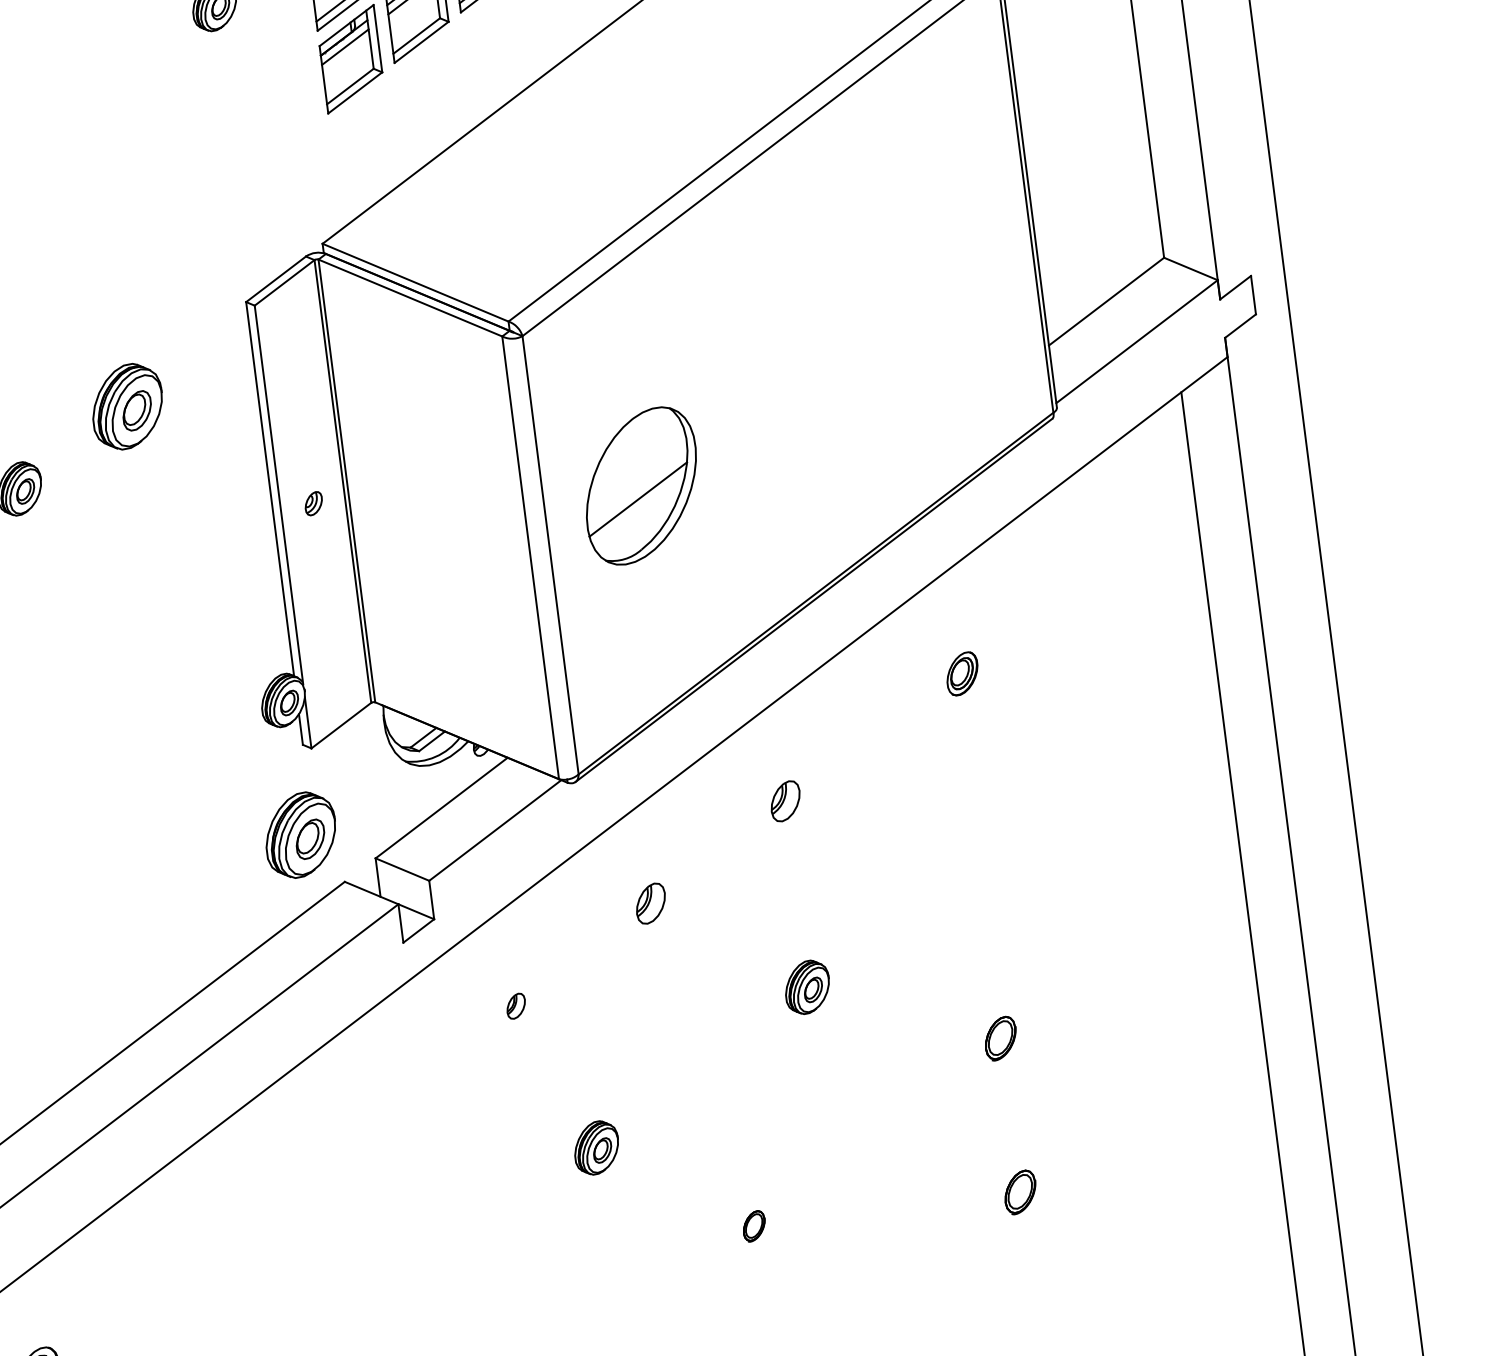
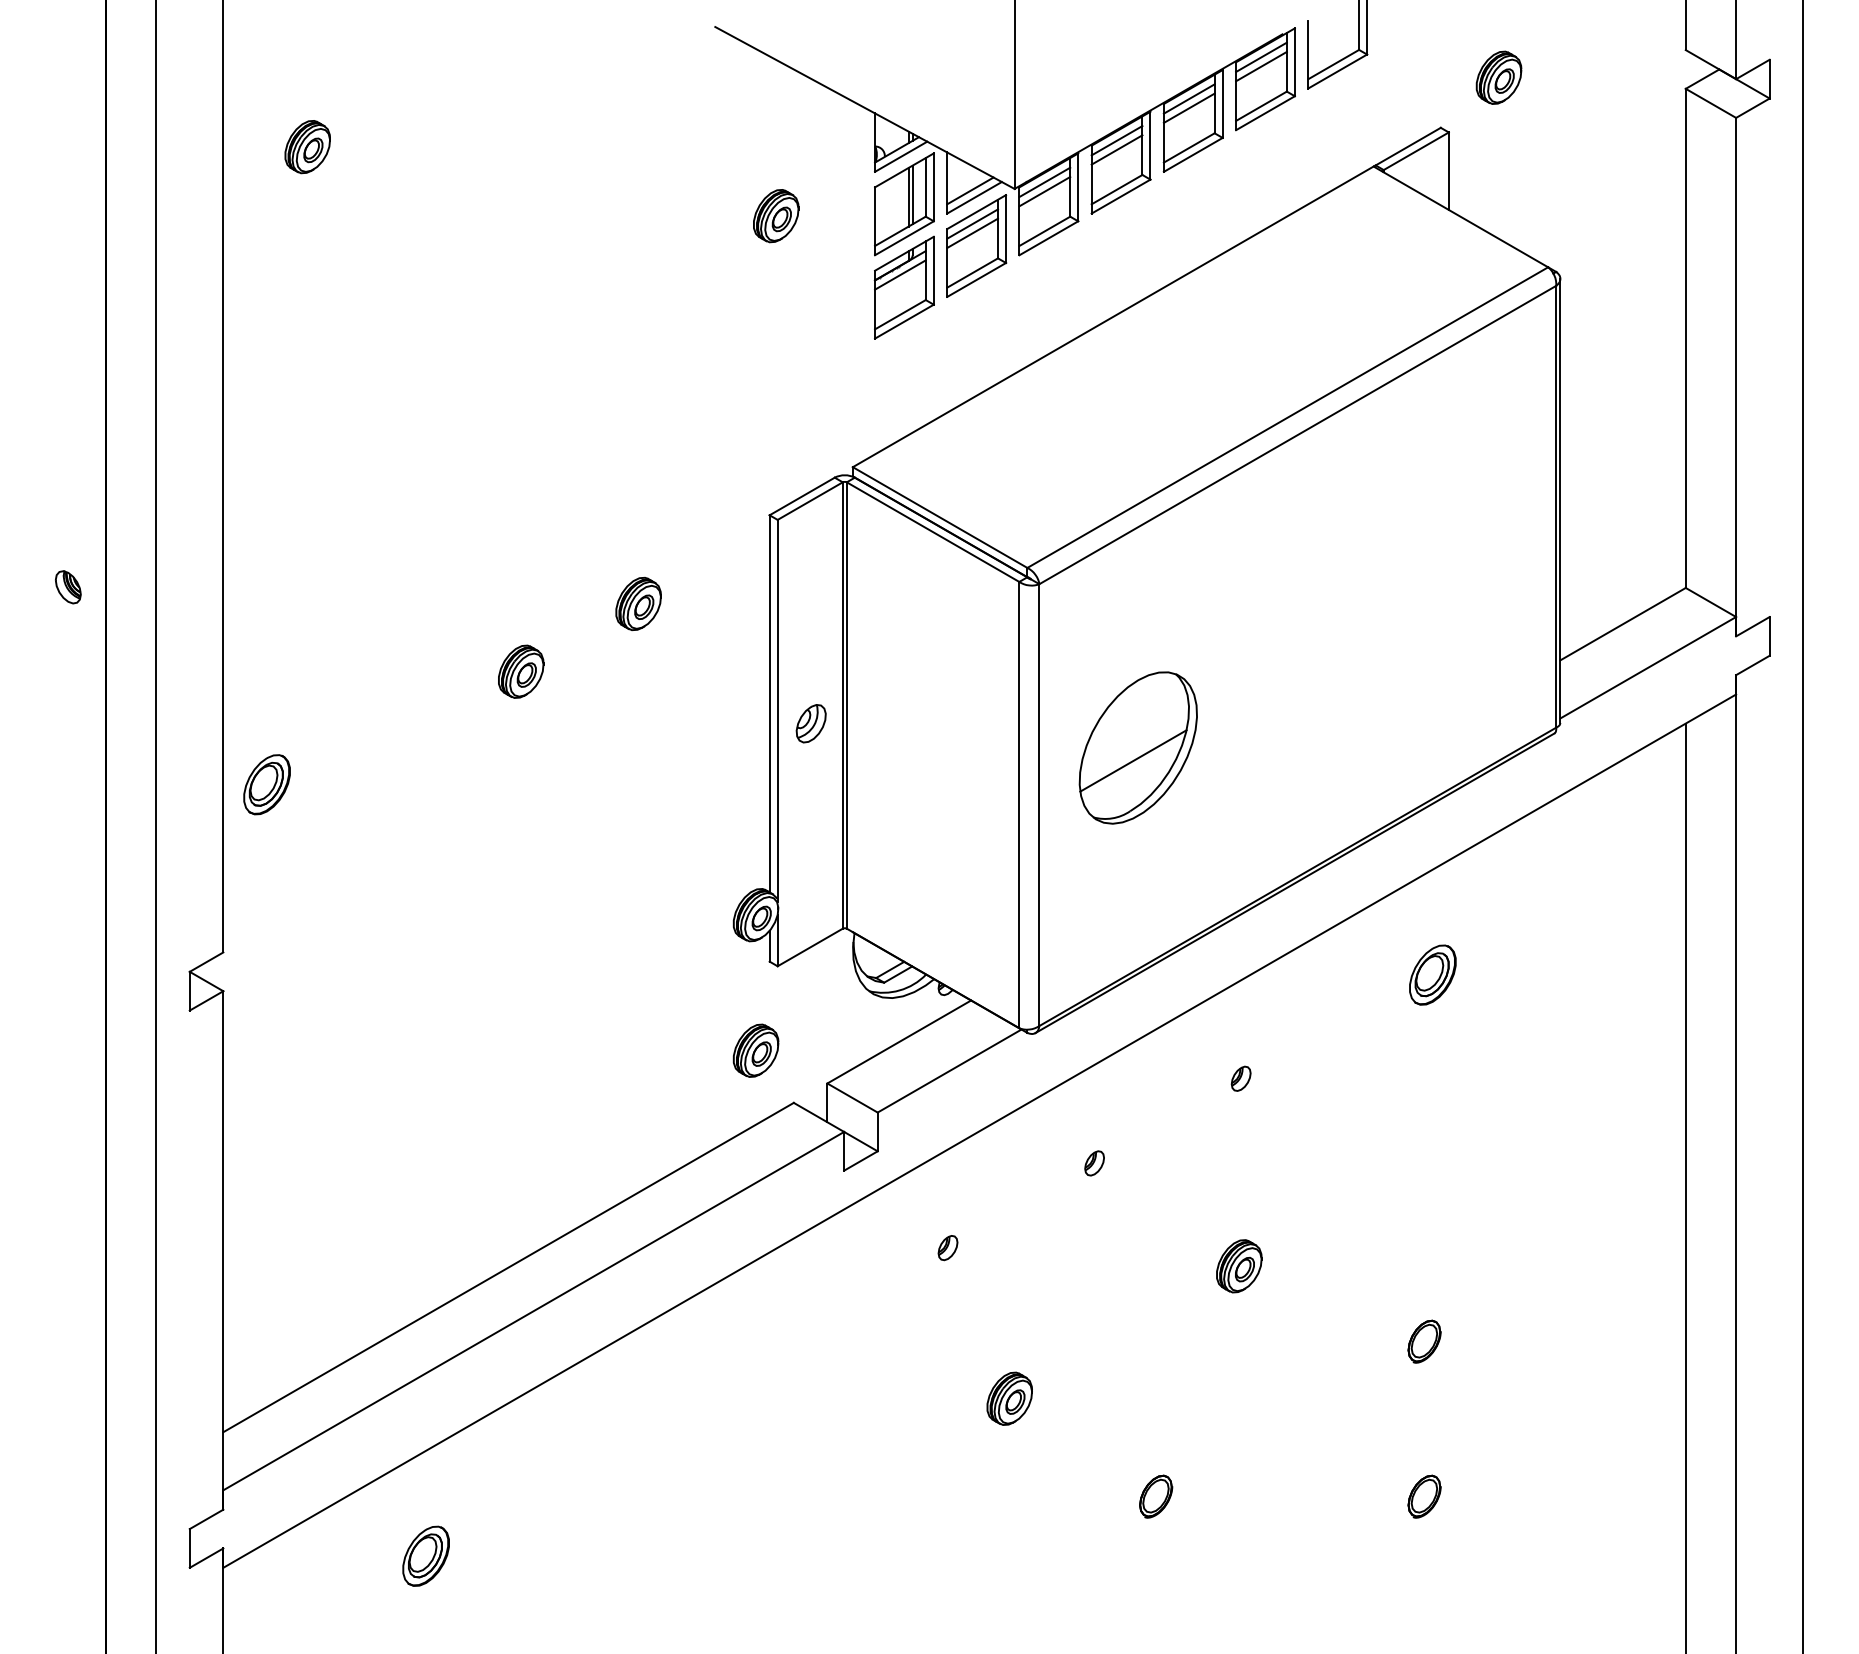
part: (127, 406) -> (638, 603), size x0.62
part: (313, 503) -> (810, 723), size x1.67
part: (962, 673) -> (1432, 974), size x1.43
part: (784, 800) -> (1240, 1078), size x0.62
part: (300, 834) -> (755, 1050), size x0.62
part: (650, 903) -> (1094, 1163), size x0.62
part: (754, 1226) -> (1156, 1496), size x1.43

